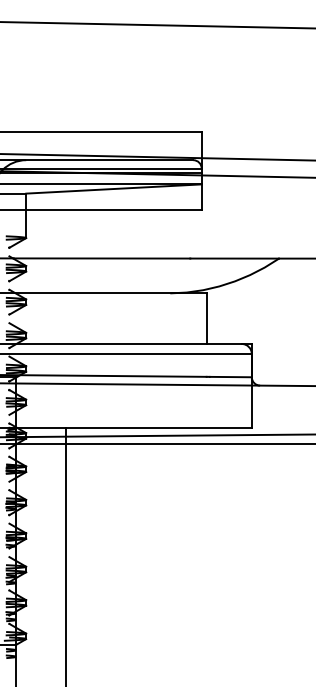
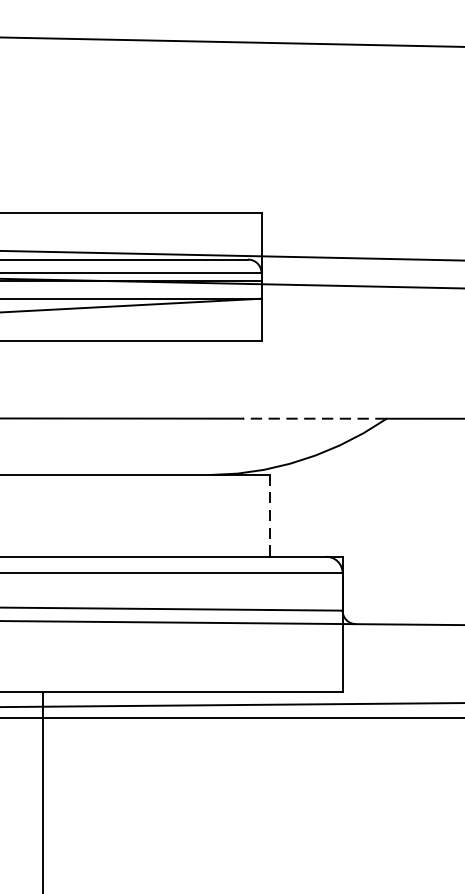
line: (234, 258) -> (314, 418), solid -> dashed
line: (206, 318) -> (269, 515), solid -> dashed

